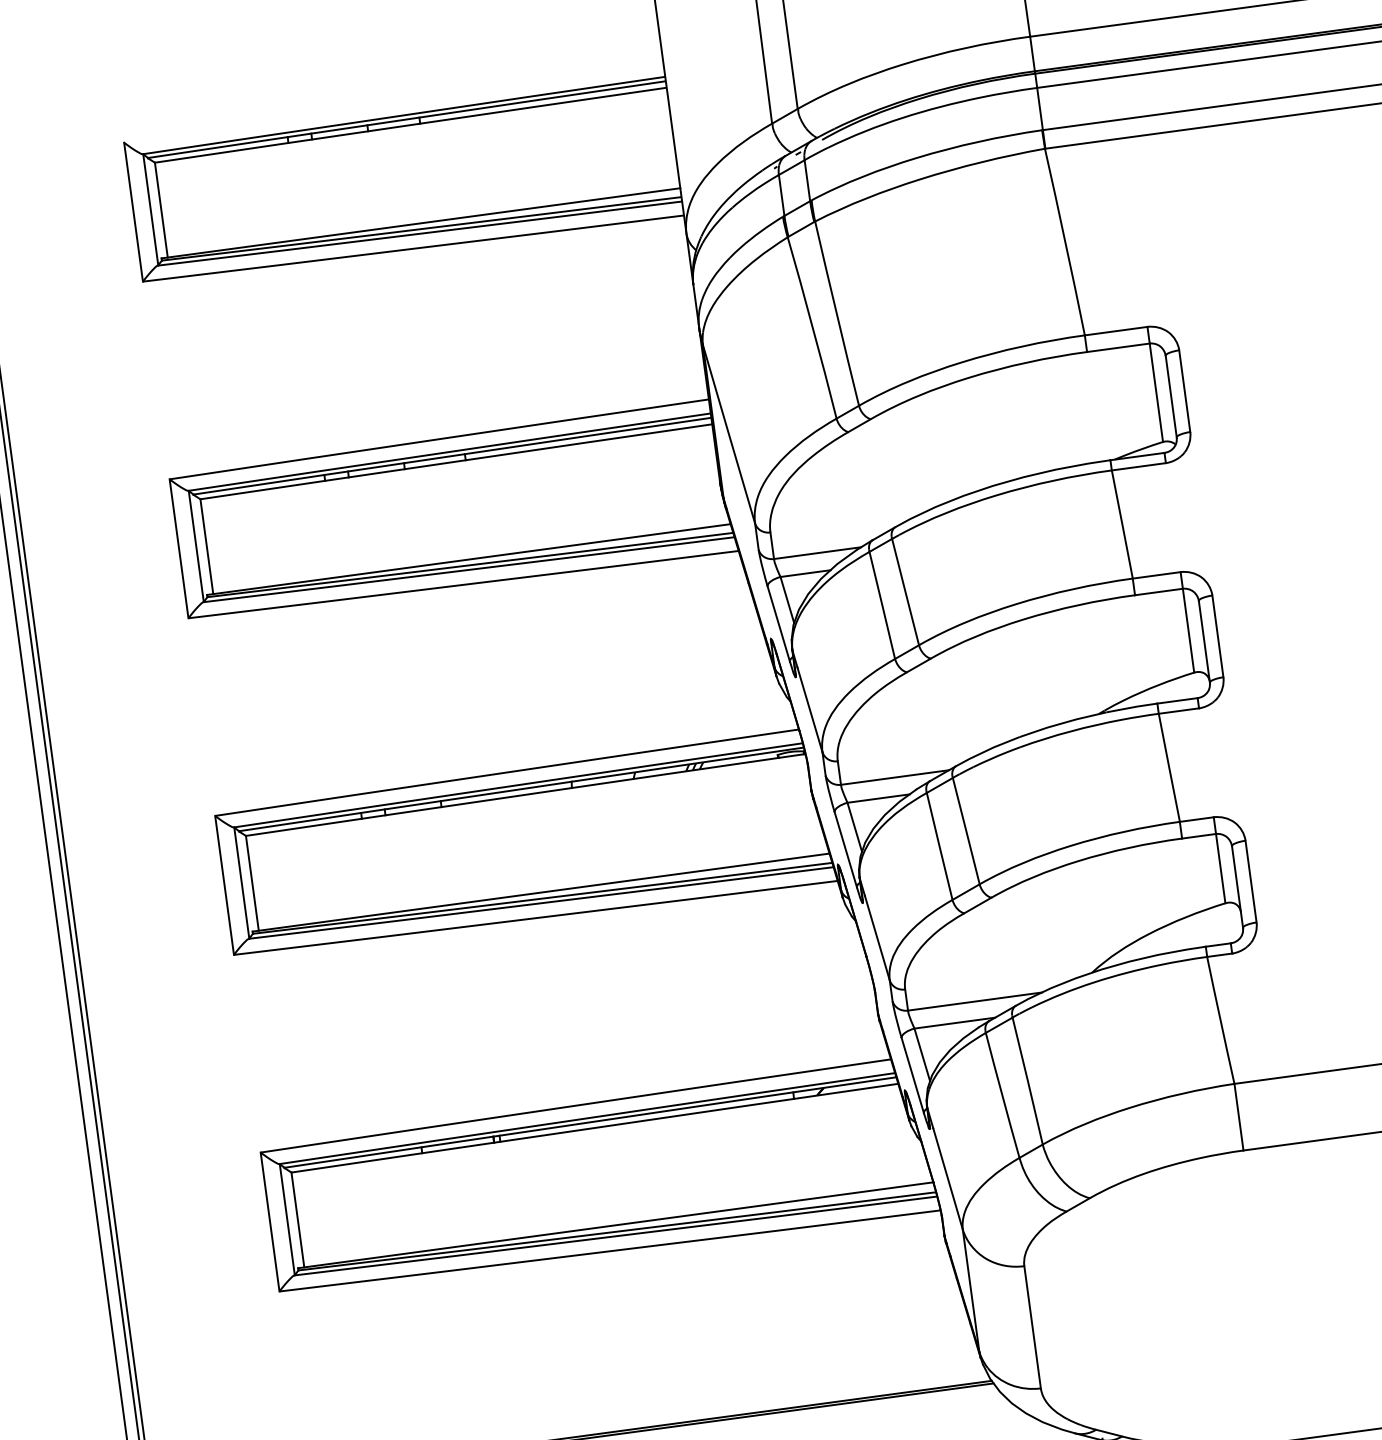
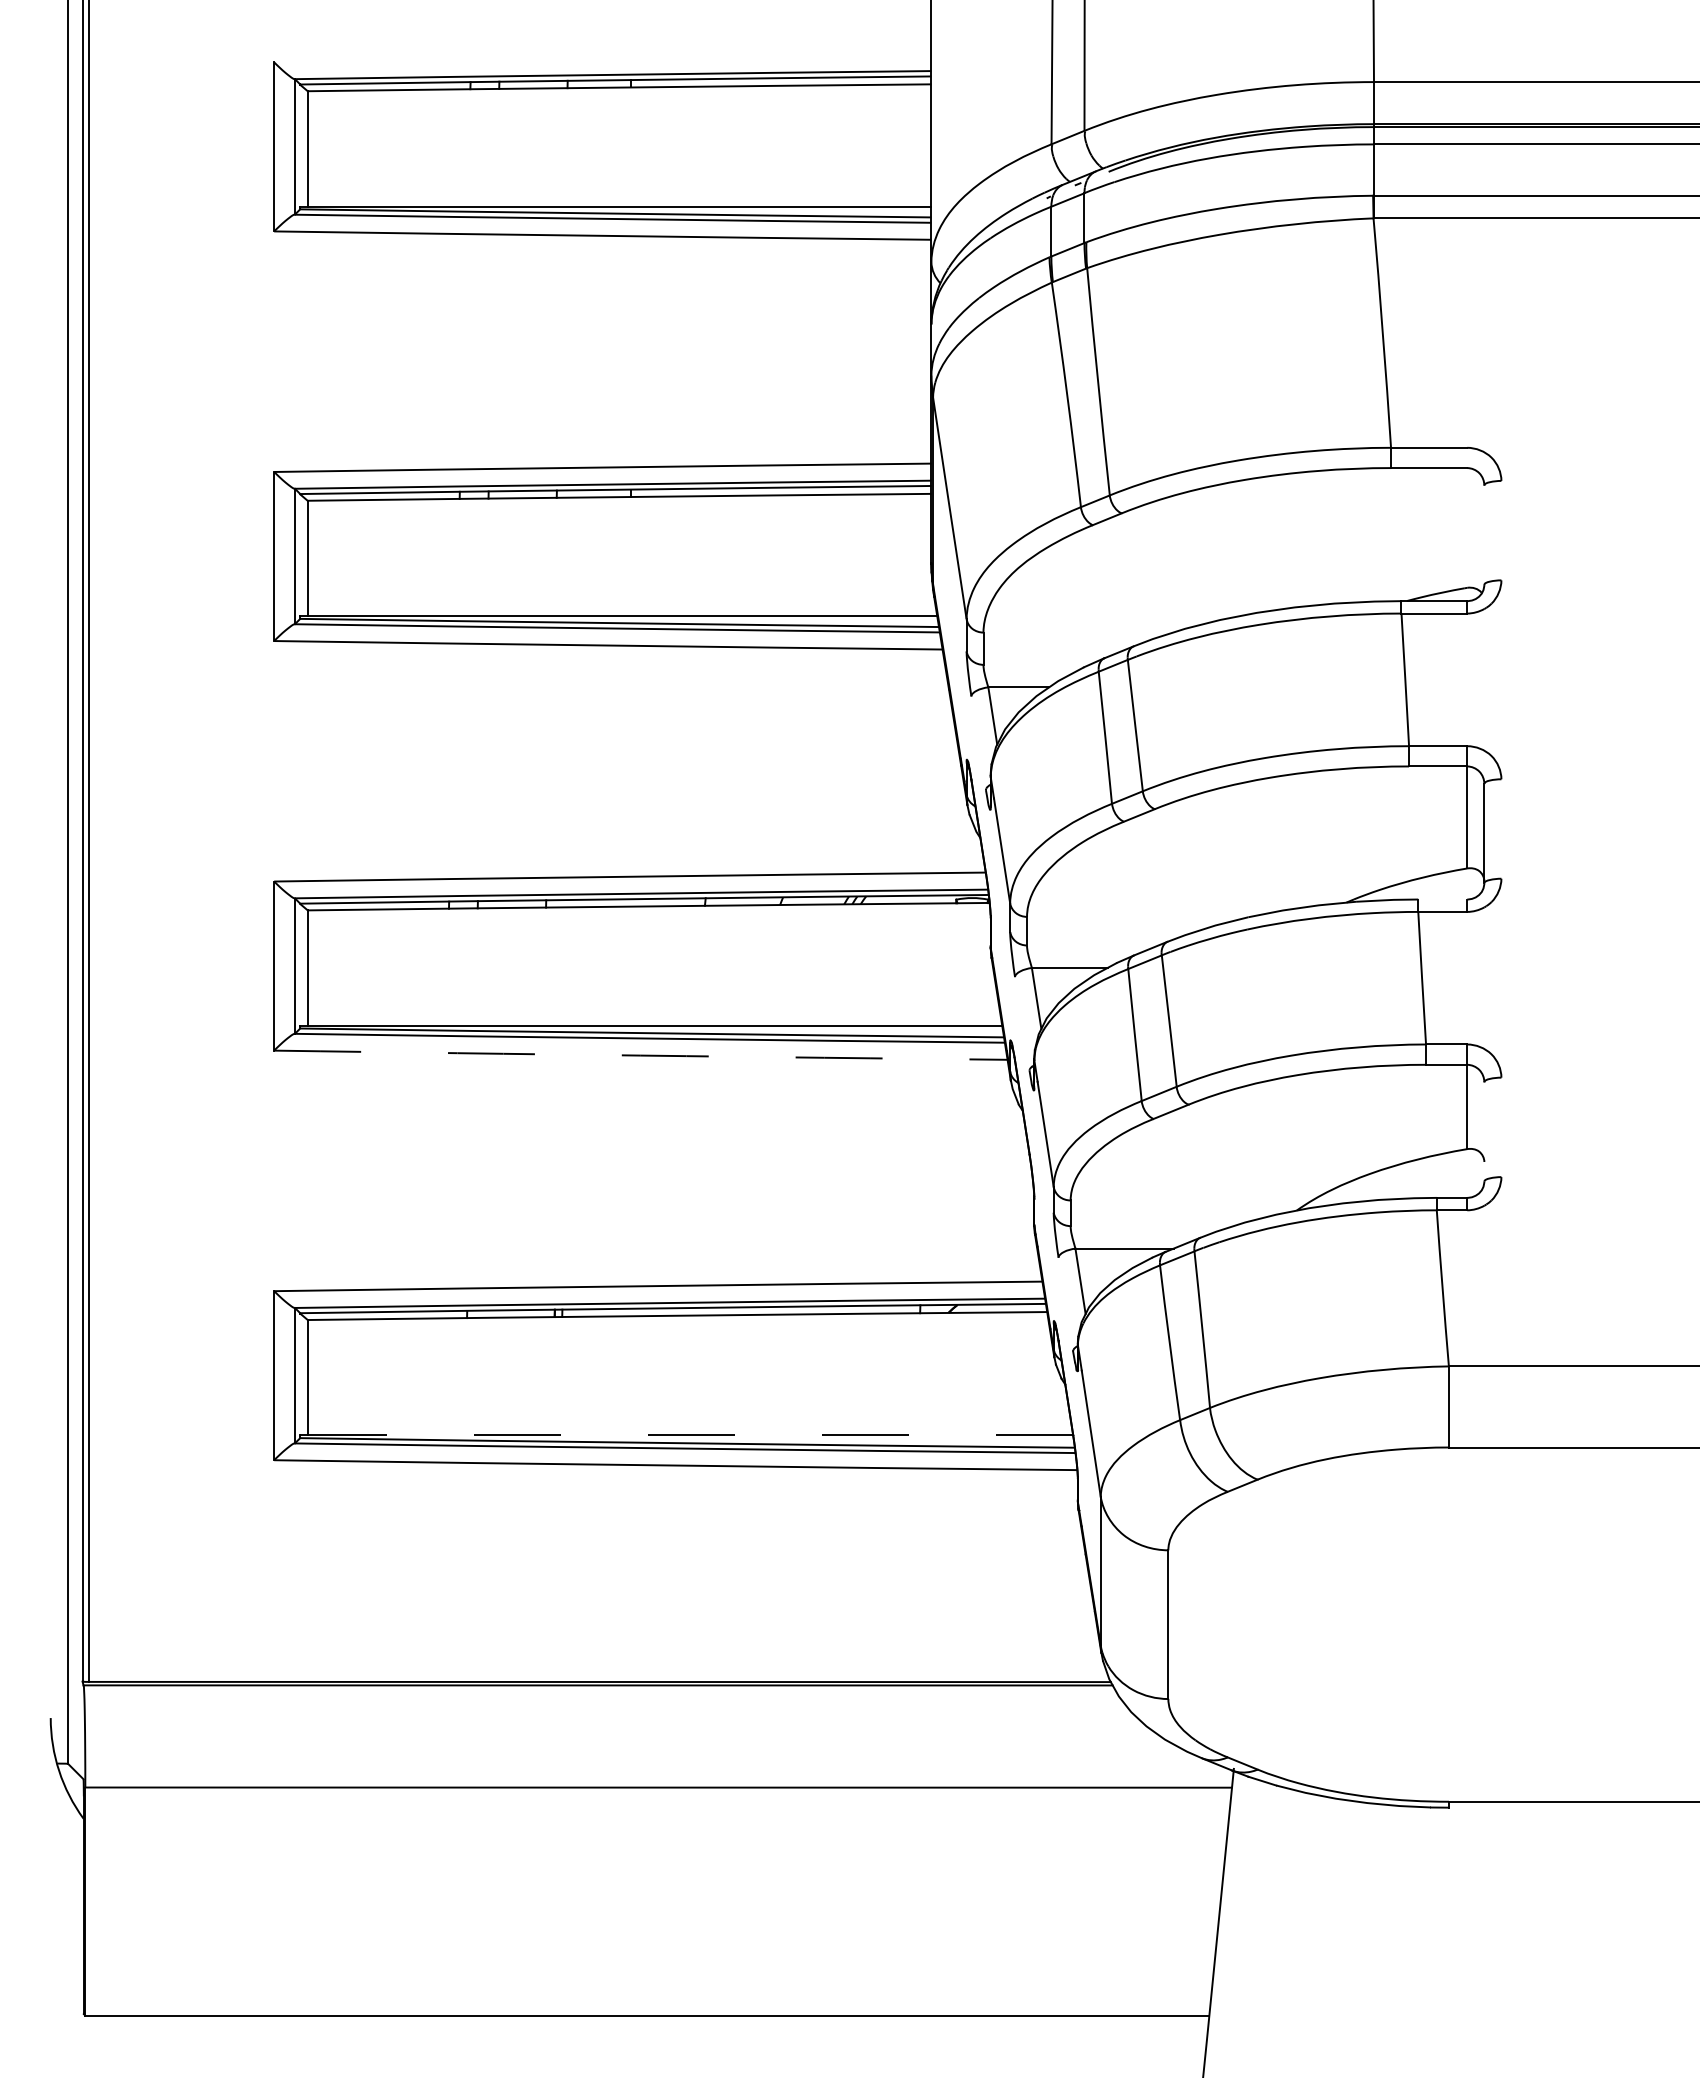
line: (1155, 384) -> (1467, 517), removed
line: (1184, 391) -> (1501, 530), removed
line: (1171, 397) -> (1484, 535), removed
line: (817, 552) -> (1036, 664), removed
line: (778, 624) -> (978, 743), removed
line: (1217, 635) -> (1501, 828), removed
line: (1177, 700) -> (1442, 899), removed
line: (894, 777) -> (1092, 945), removed
line: (845, 849) -> (1022, 1023), removed
line: (1251, 881) -> (1501, 1127), removed
line: (1237, 886) -> (1484, 1131), removed
arc: (535, 918) -> (640, 1055), solid -> dashed
line: (974, 1001) -> (1151, 1226), removed
line: (912, 1075) -> (1065, 1304), removed
line: (616, 1225) -> (687, 1435), solid -> dashed

